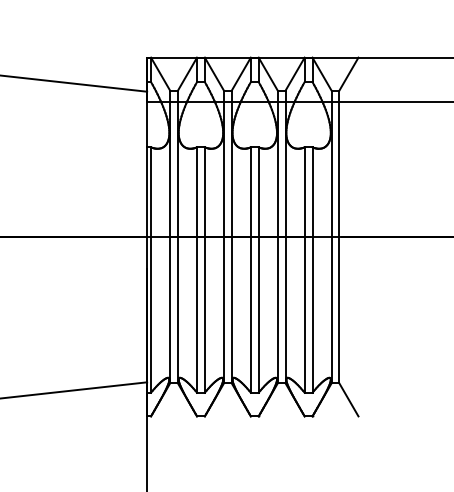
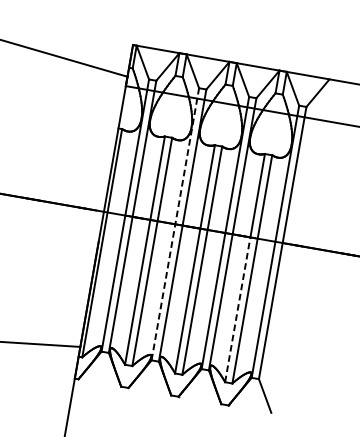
line: (223, 236) -> (175, 223), solid -> dashed
line: (304, 314) -> (237, 309), solid -> dashed

